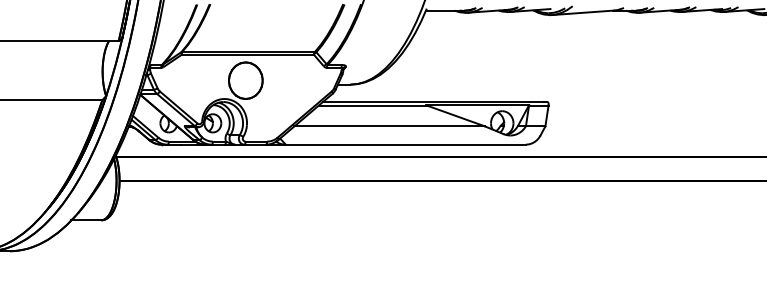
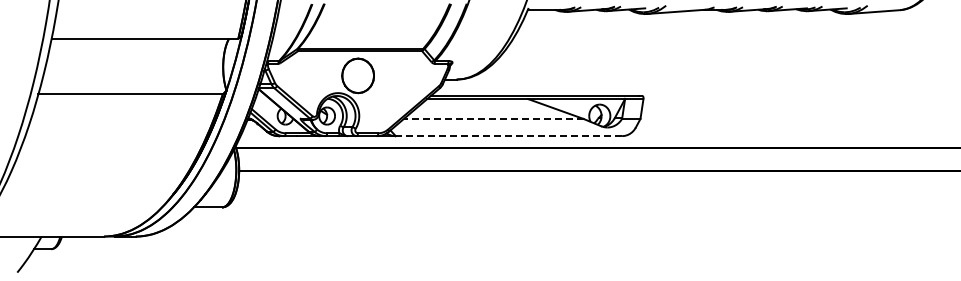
line: (389, 125) -> (493, 118), solid -> dashed
line: (405, 145) -> (508, 136), solid -> dashed

